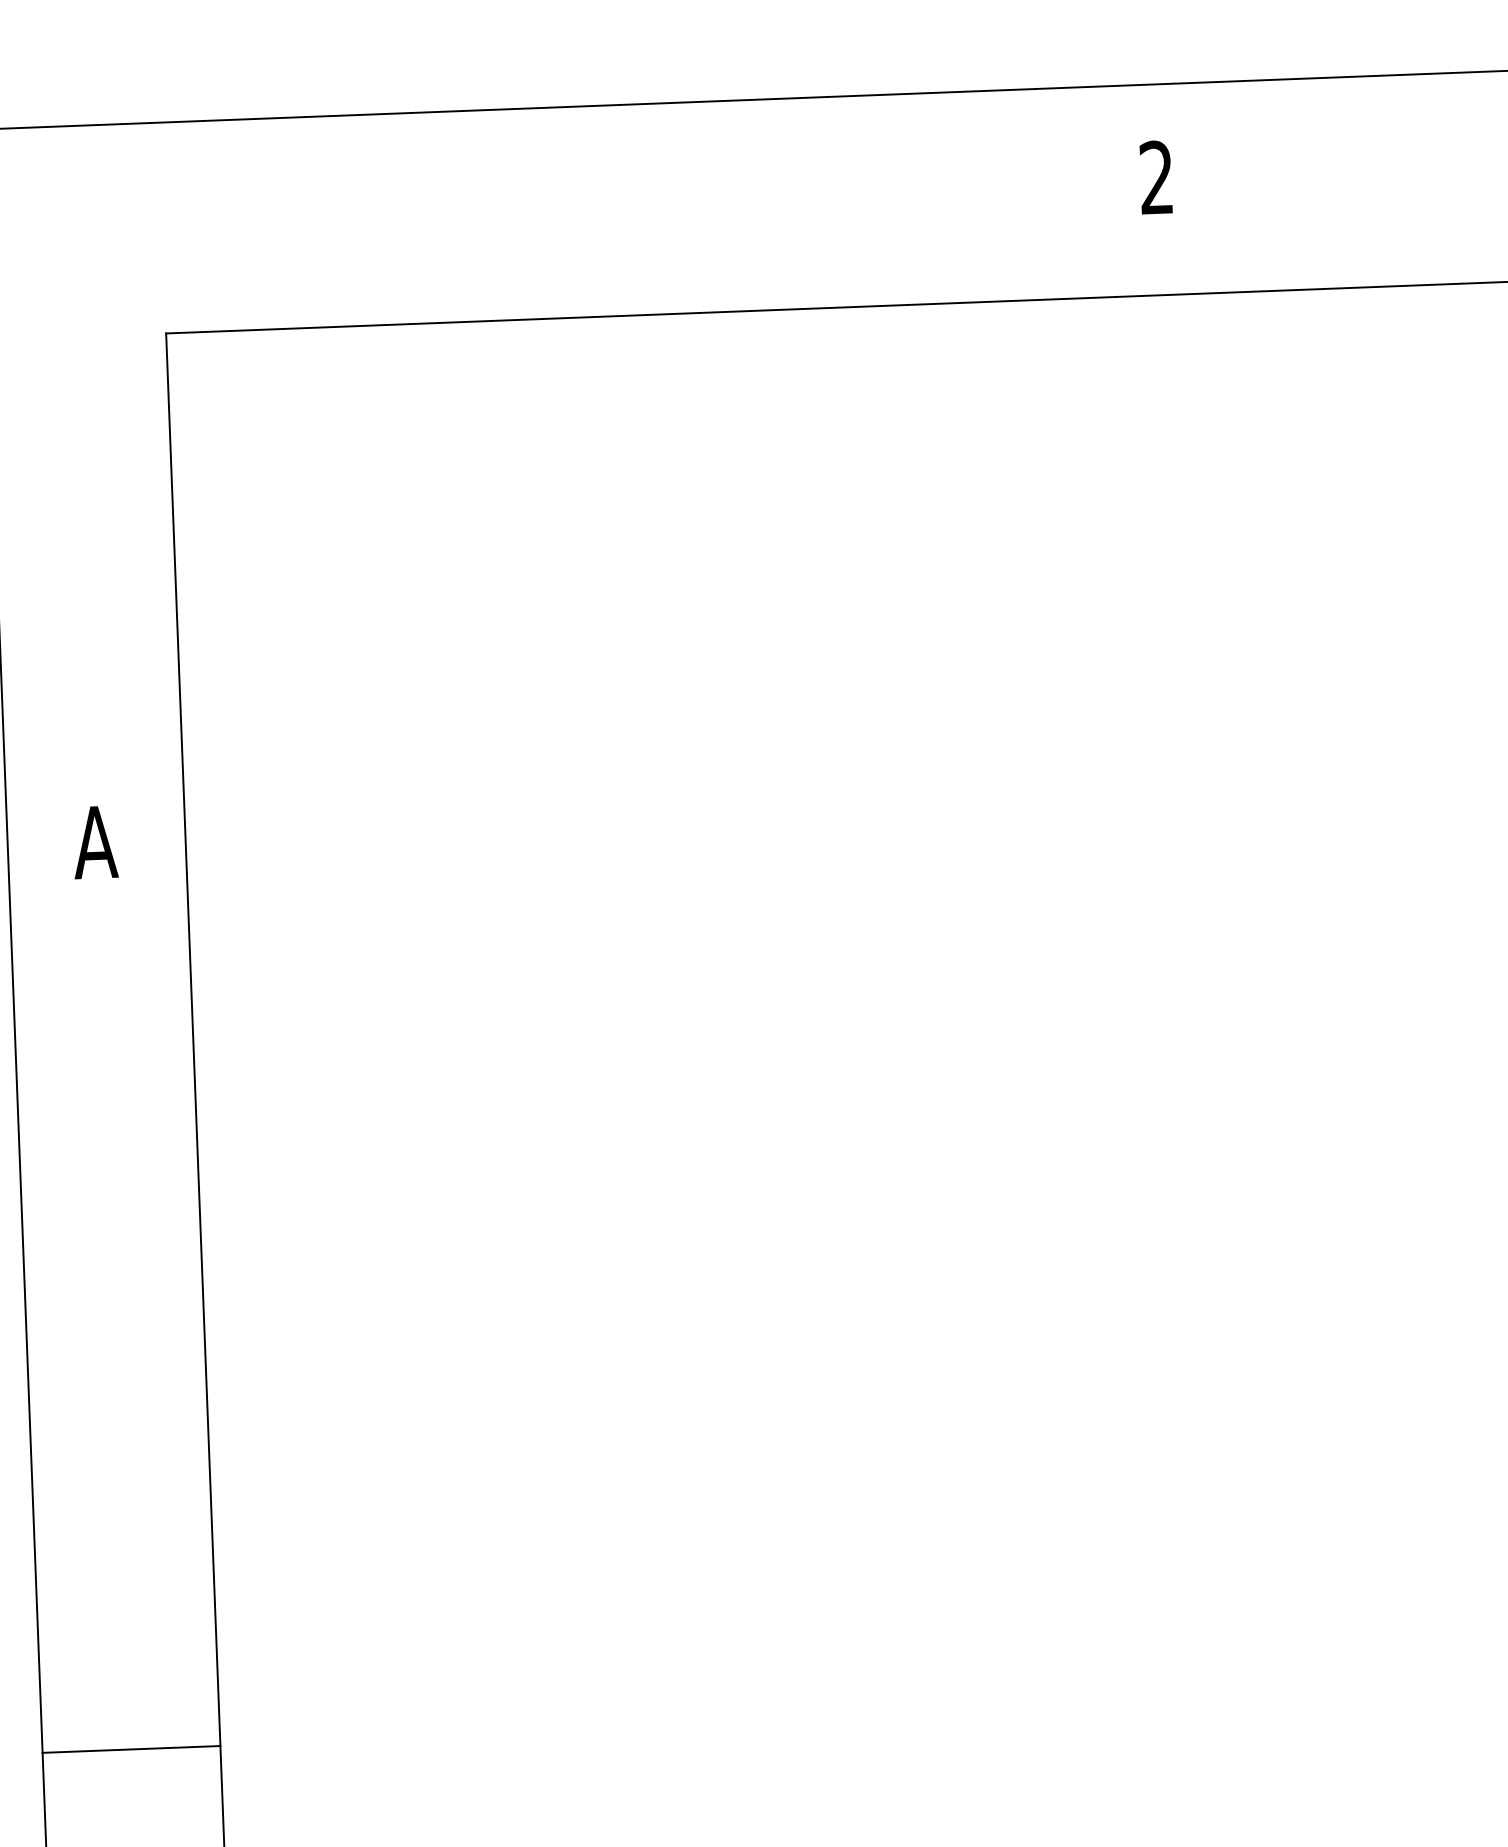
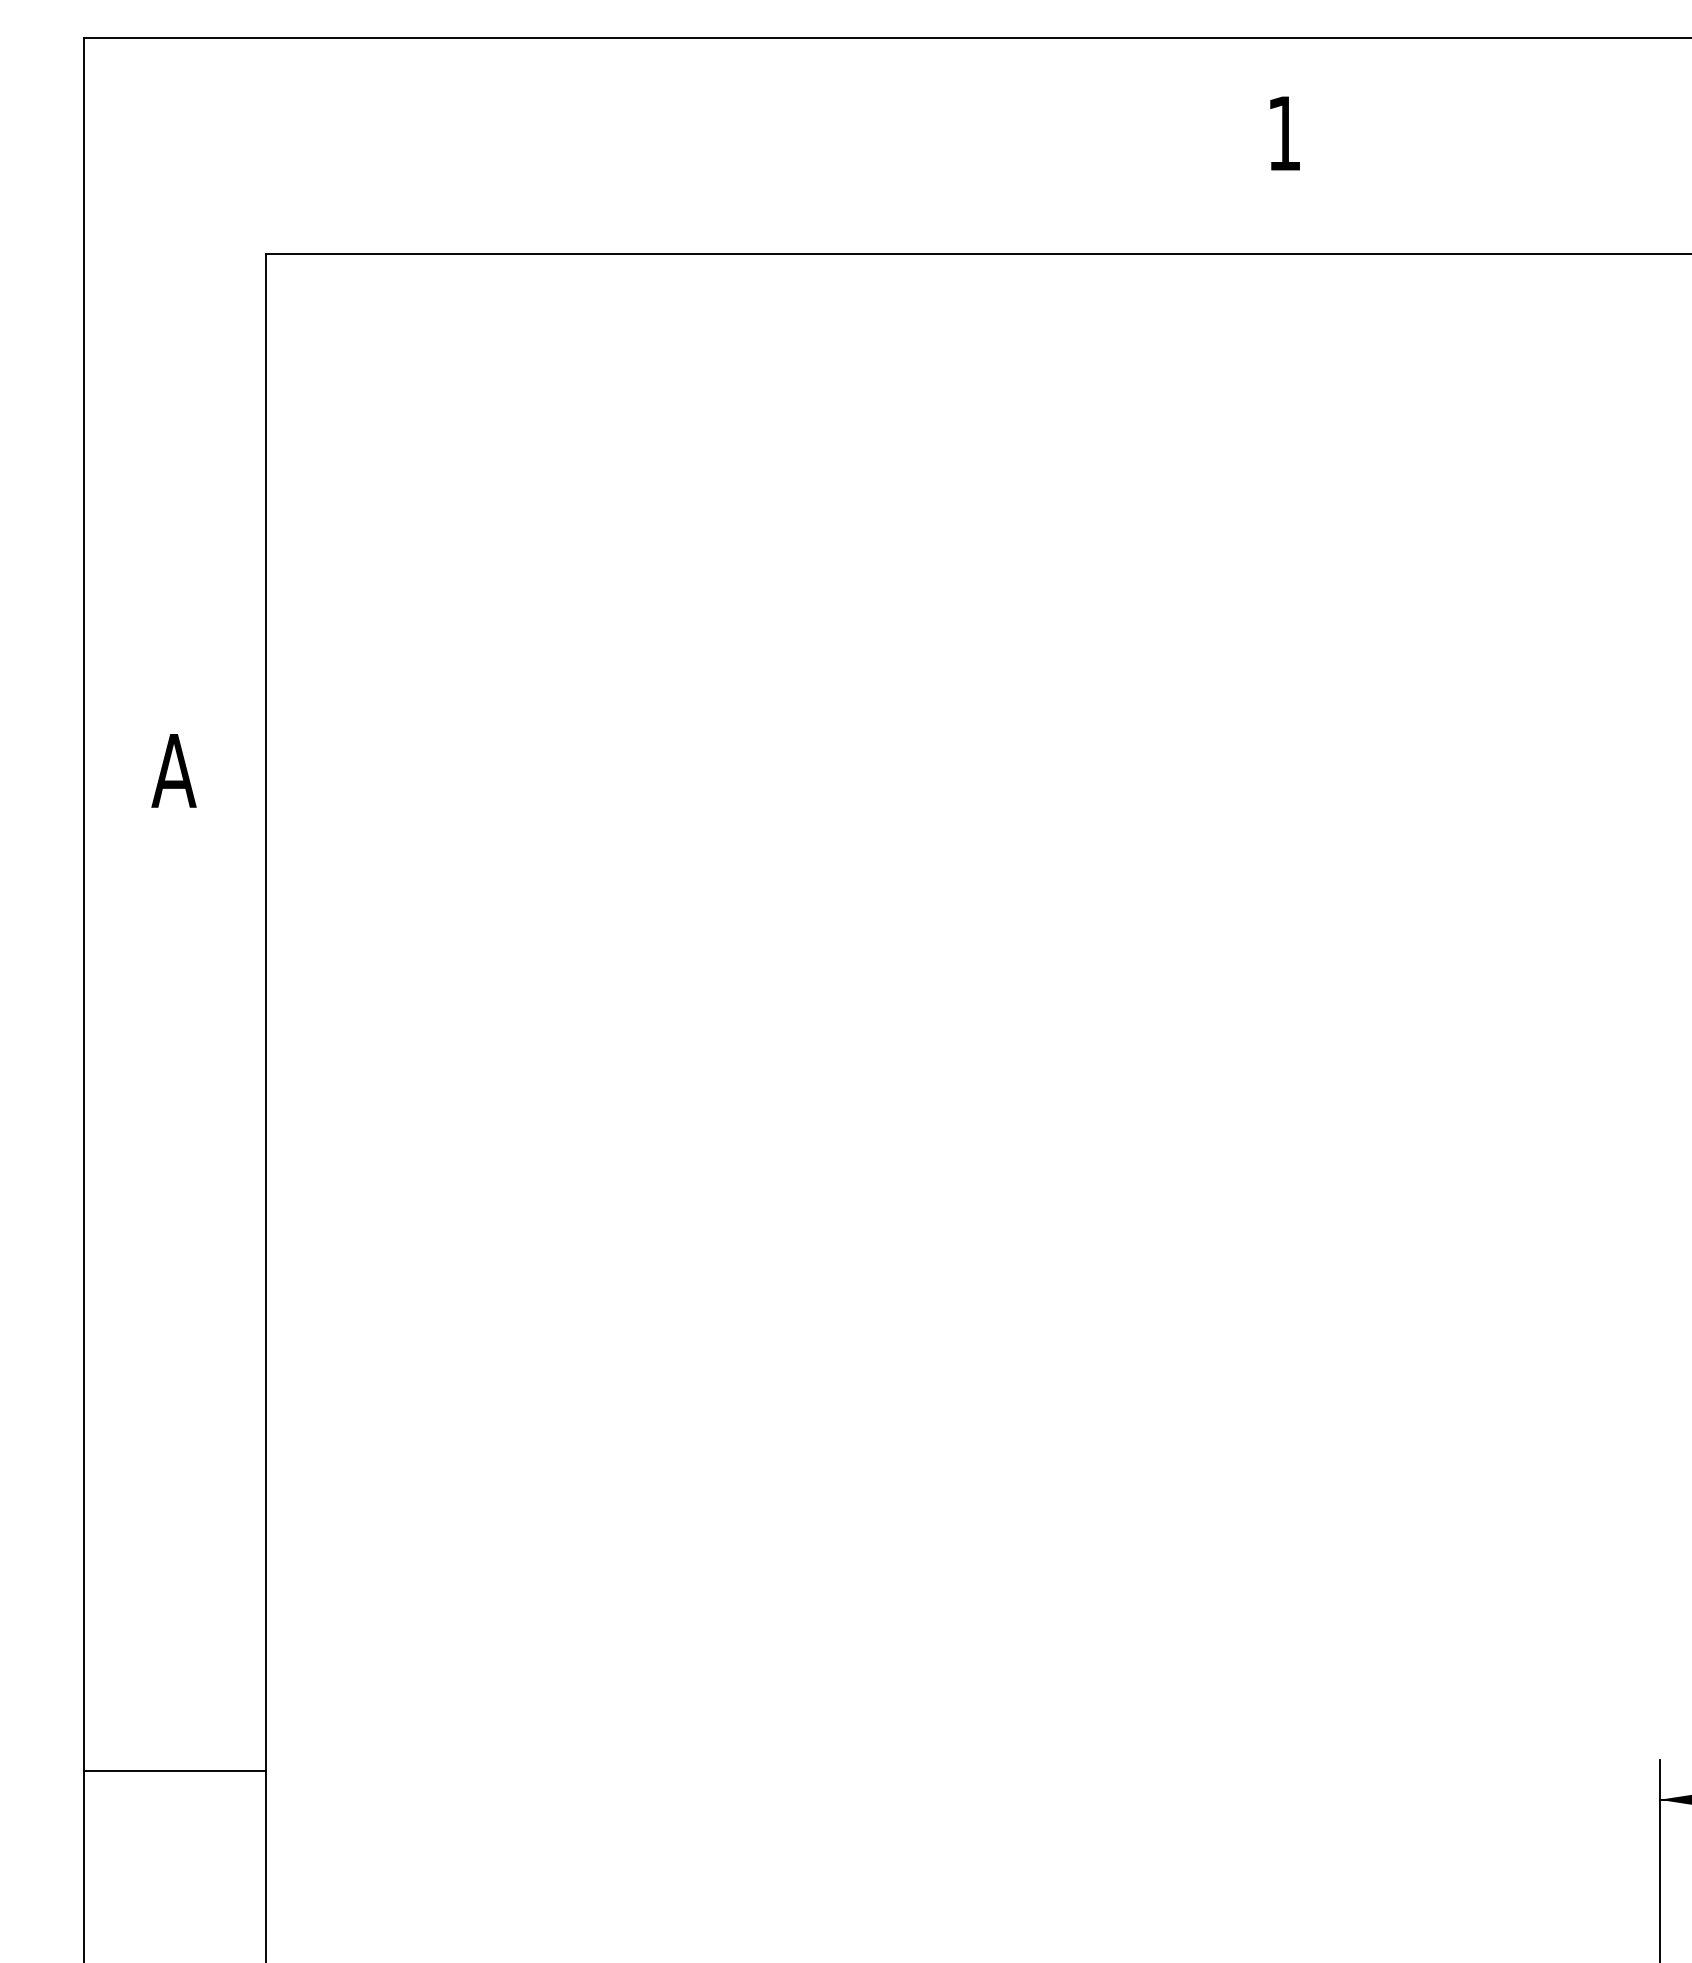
text: (1155, 176) -> (1283, 132), 2 -> 1
line: (131, 1749) -> (175, 1770), moved

